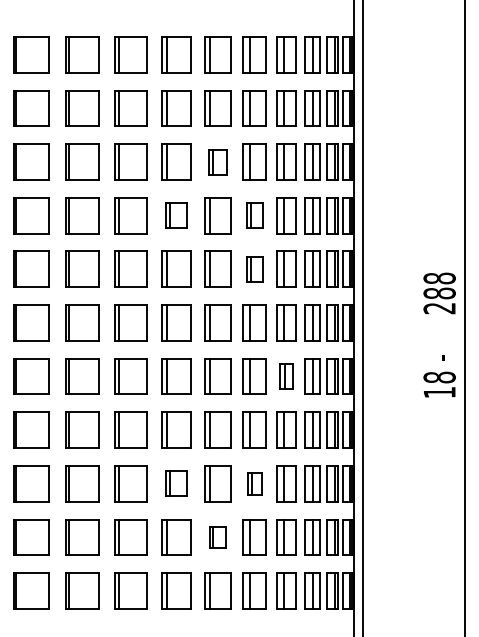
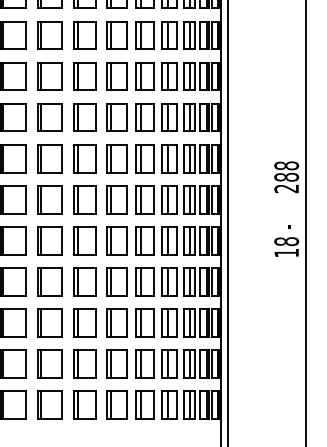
part: (217, 161) -> (116, 76), size x1.43
part: (176, 215) -> (85, 117), size x1.43
part: (254, 215) -> (144, 117), size x1.43
part: (254, 268) -> (144, 158), size x1.43
part: (286, 376) -> (169, 240), size x1.43
part: (176, 483) -> (85, 322), size x1.43
part: (254, 483) -> (144, 322), size x1.67
part: (217, 537) -> (116, 364), size x1.67

